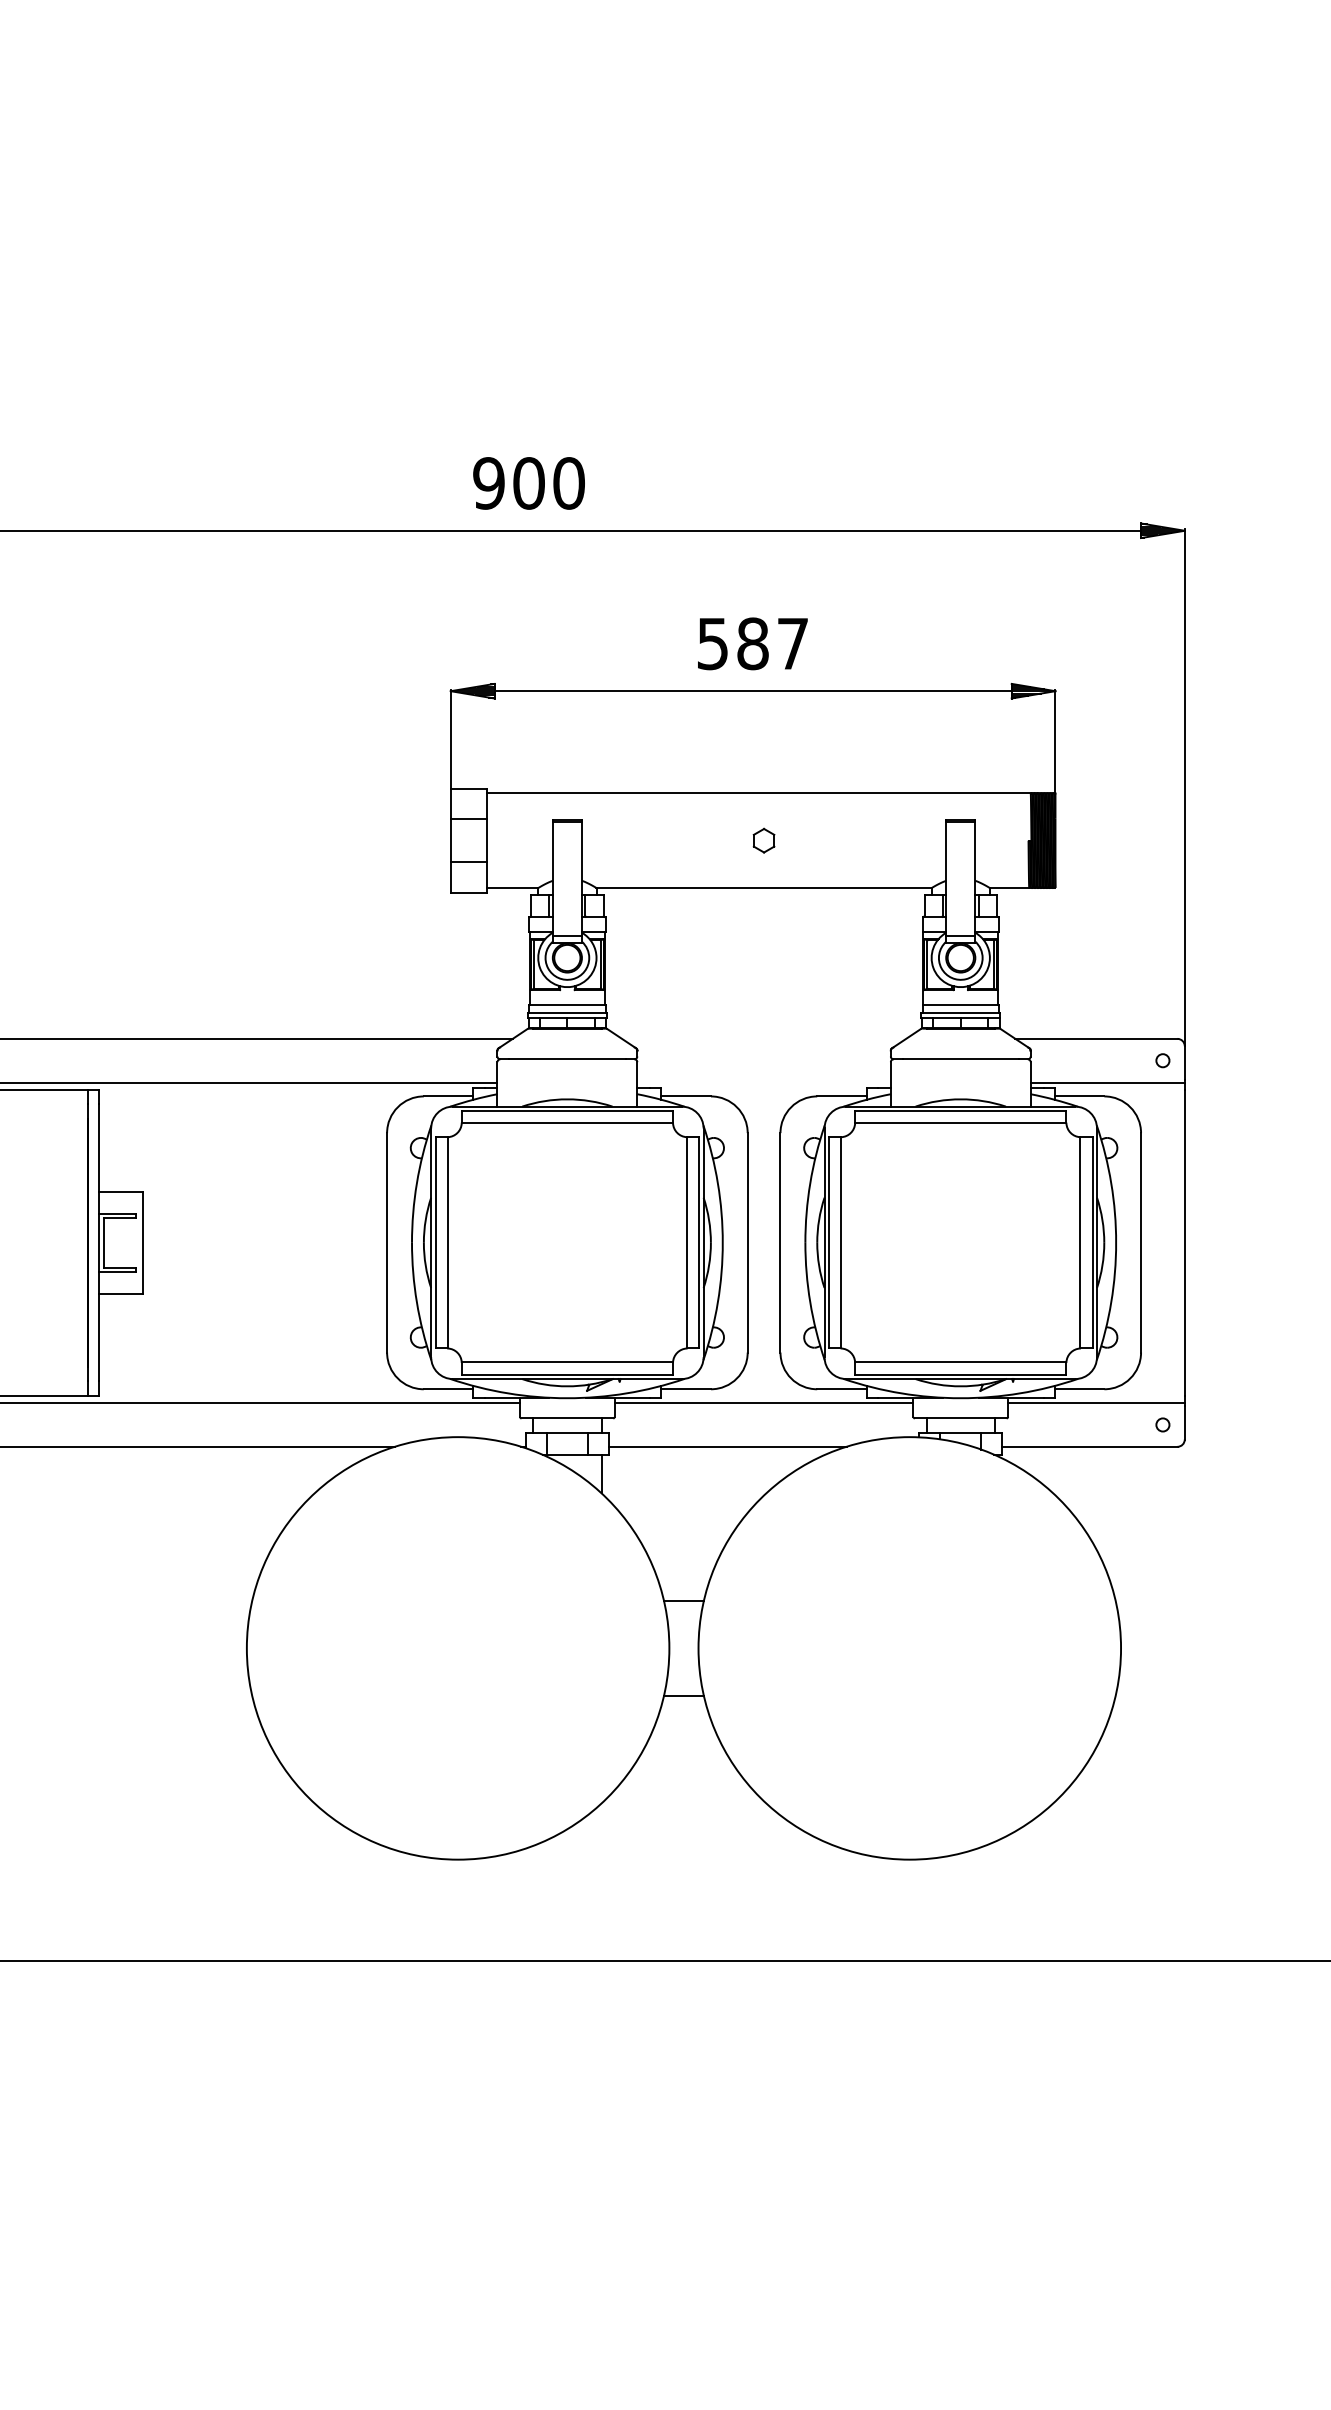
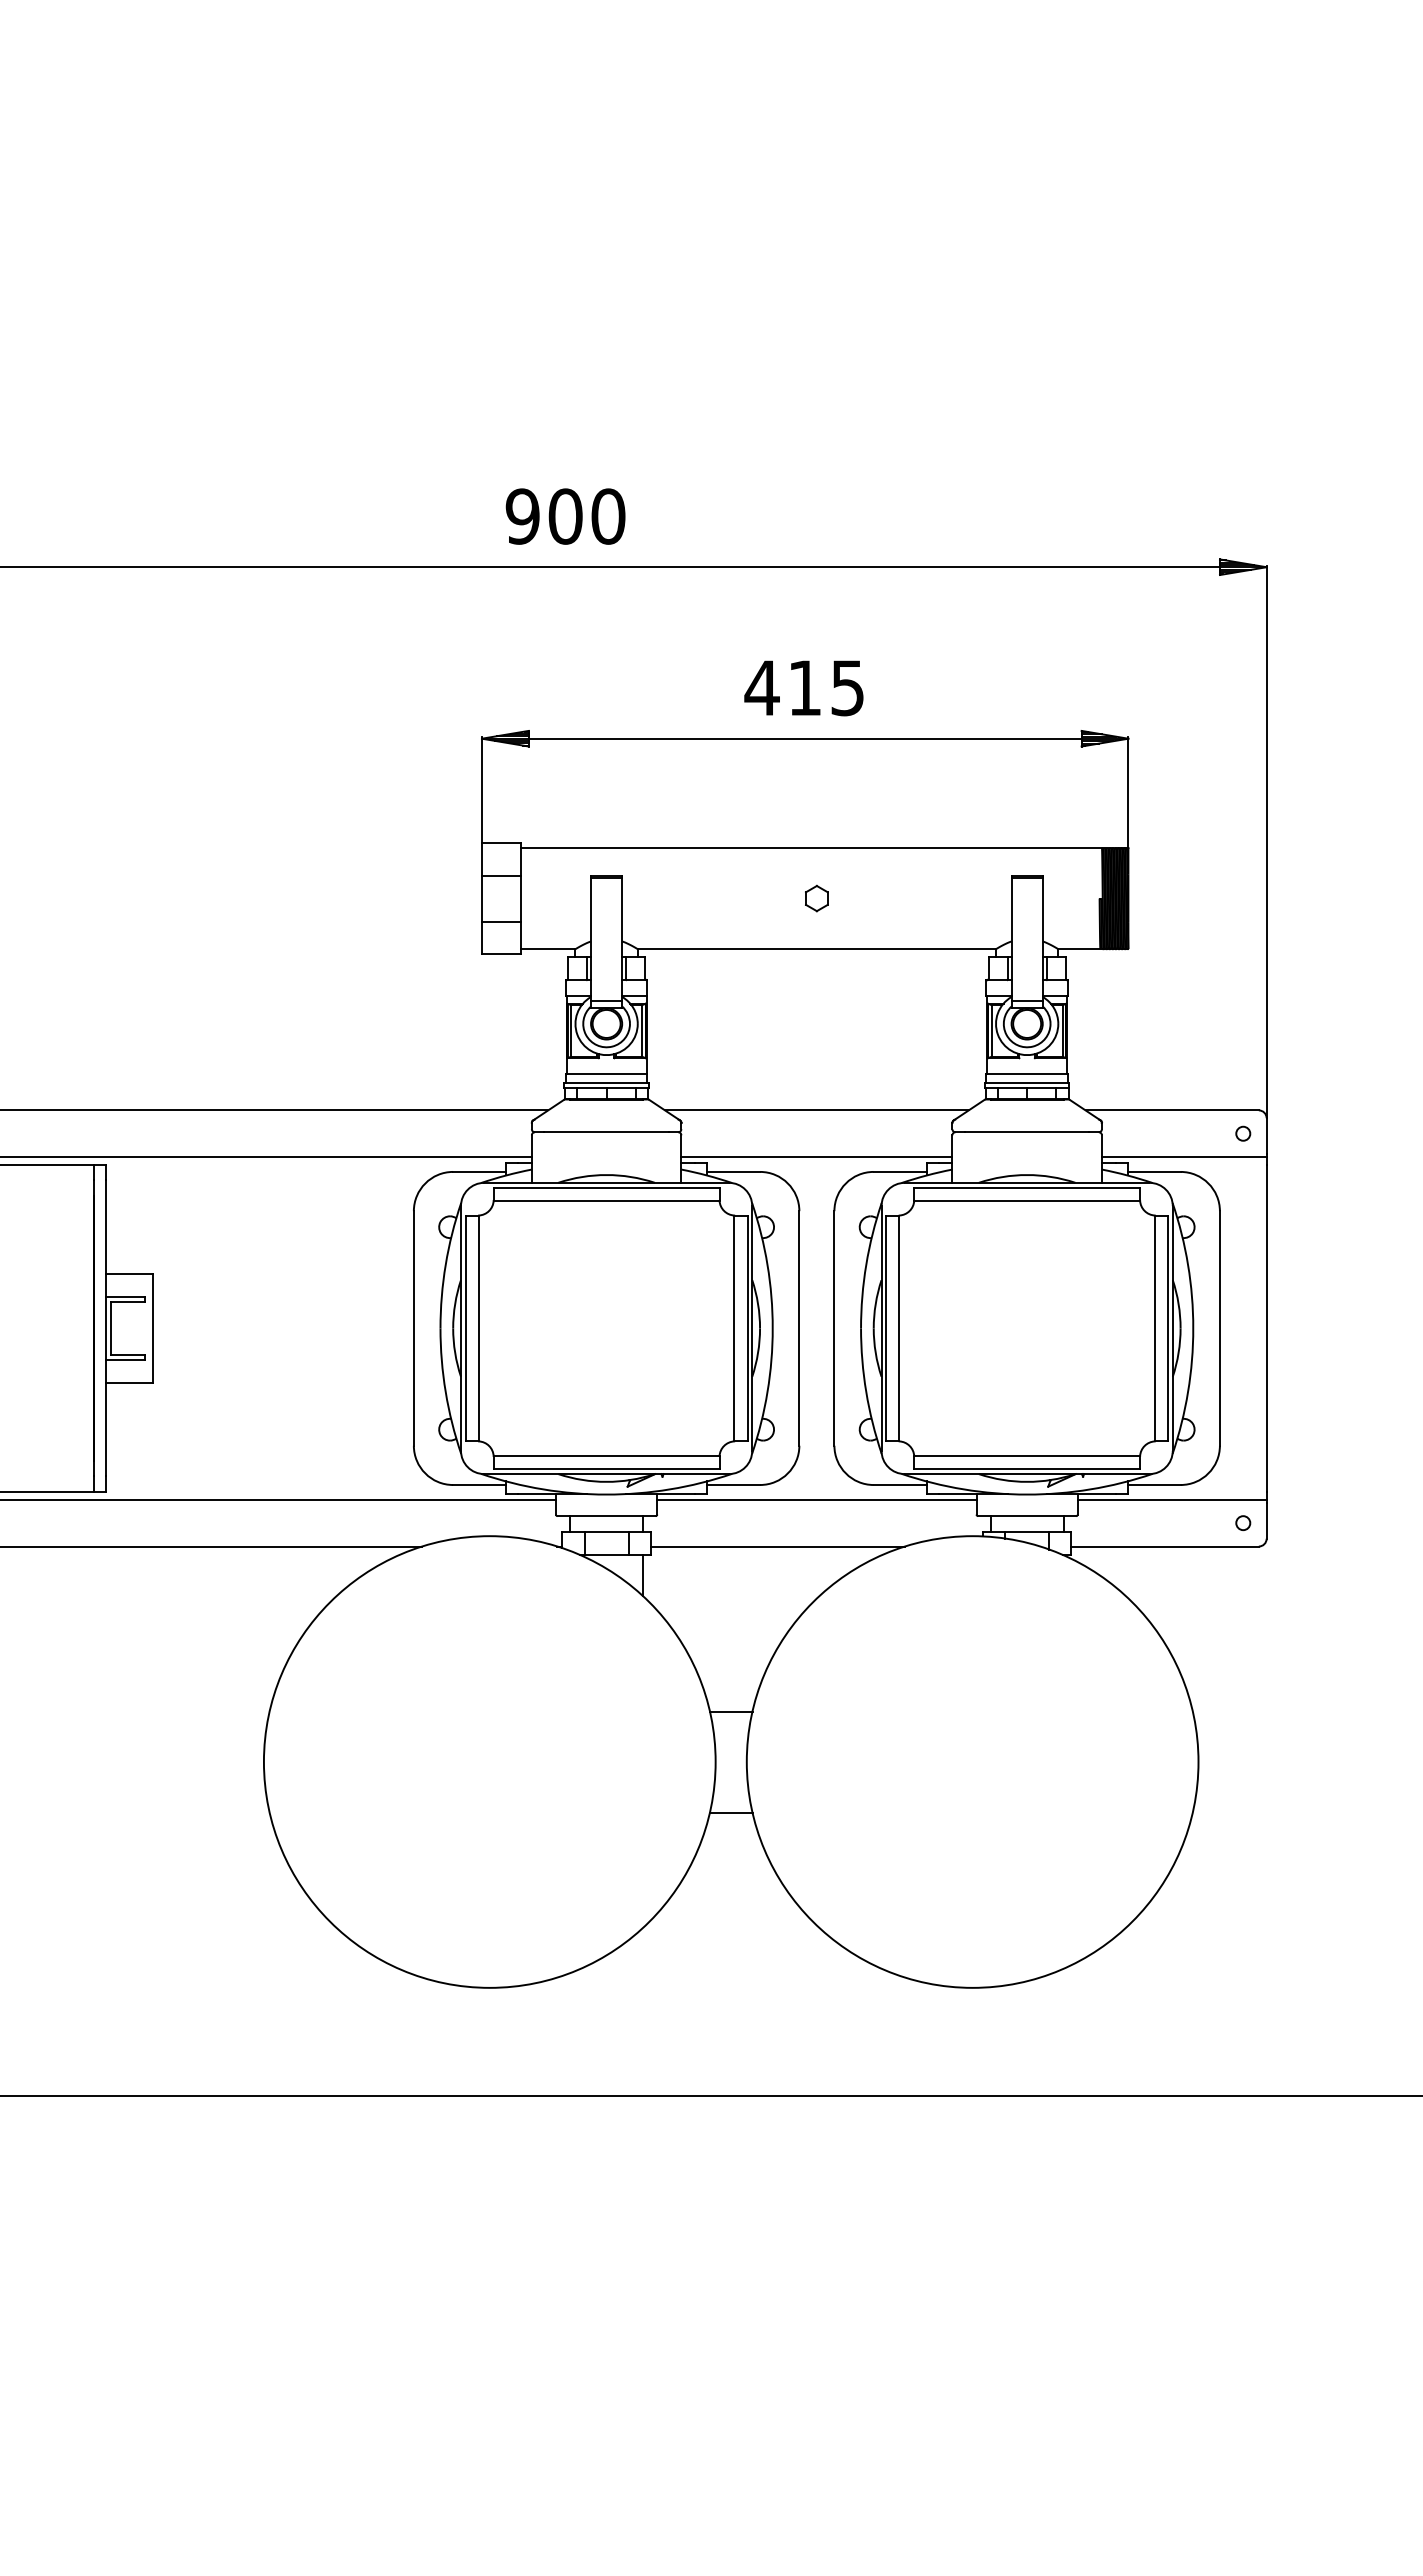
text: (751, 643) -> (803, 687), 587 -> 415
line: (763, 1038) -> (816, 1110), added
line: (763, 1082) -> (816, 1157), added

